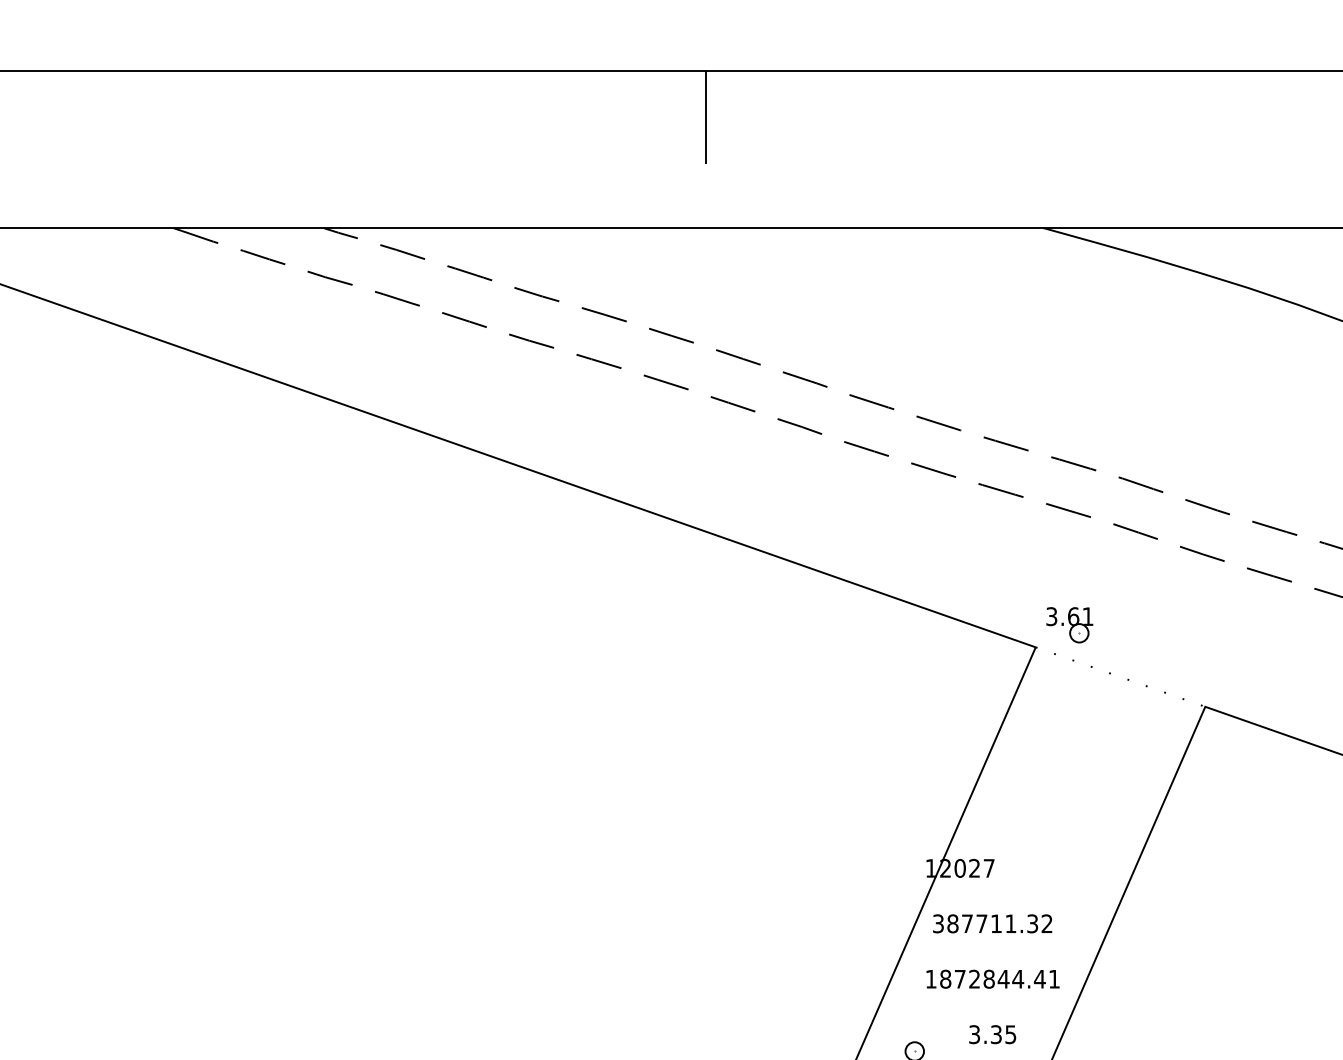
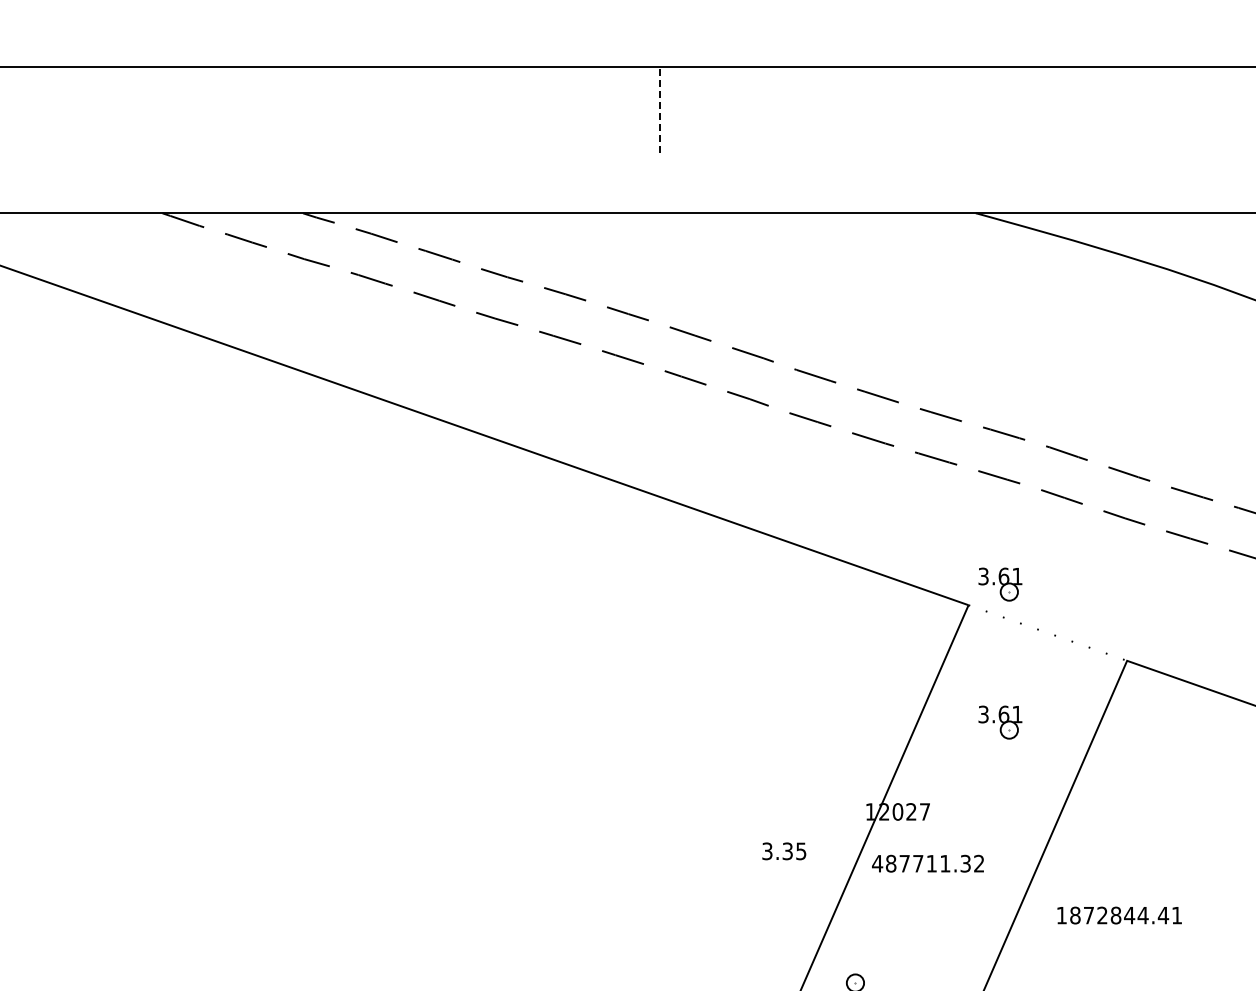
line: (705, 117) -> (659, 109), solid -> dashed
part: (1069, 772) -> (1000, 722), added
text: (938, 923) -> (877, 863), 387711.32 -> 487711.32
text: (992, 979) -> (1119, 915), moved
text: (992, 1034) -> (784, 851), moved

